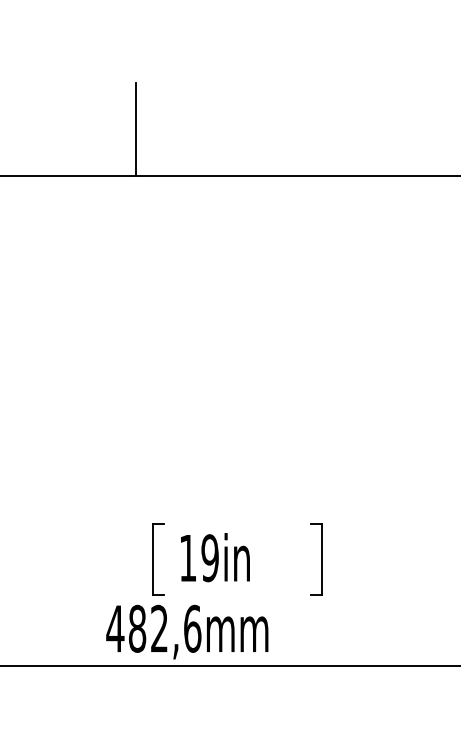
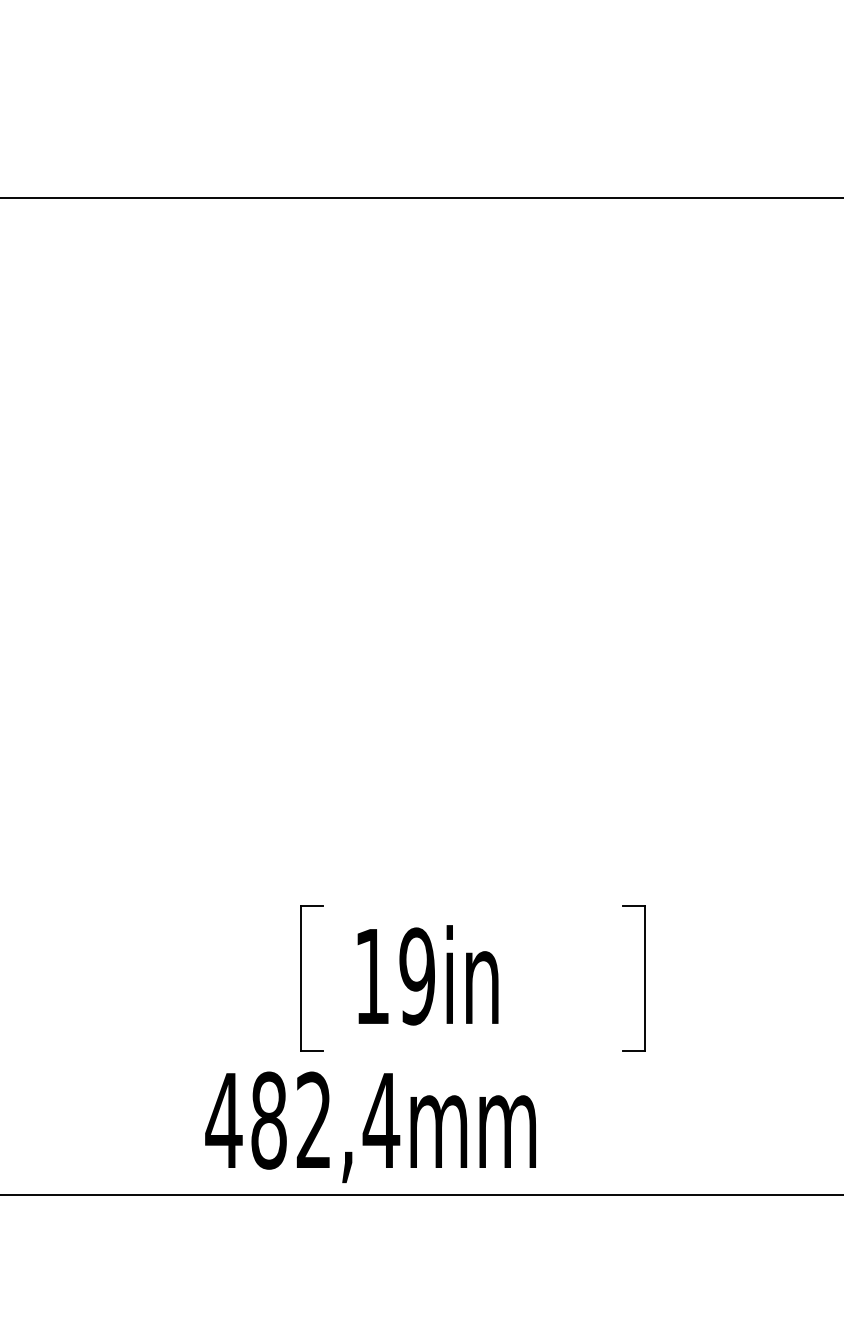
line: (135, 129) -> (264, 101), removed
text: (192, 628) -> (381, 1119), 482,6mm -> 482,4mm

